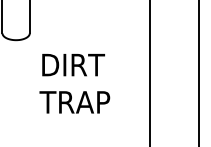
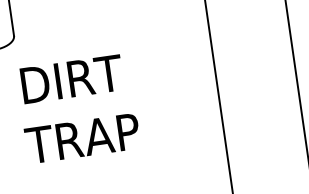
text: (74, 83) -> (77, 108), moved

